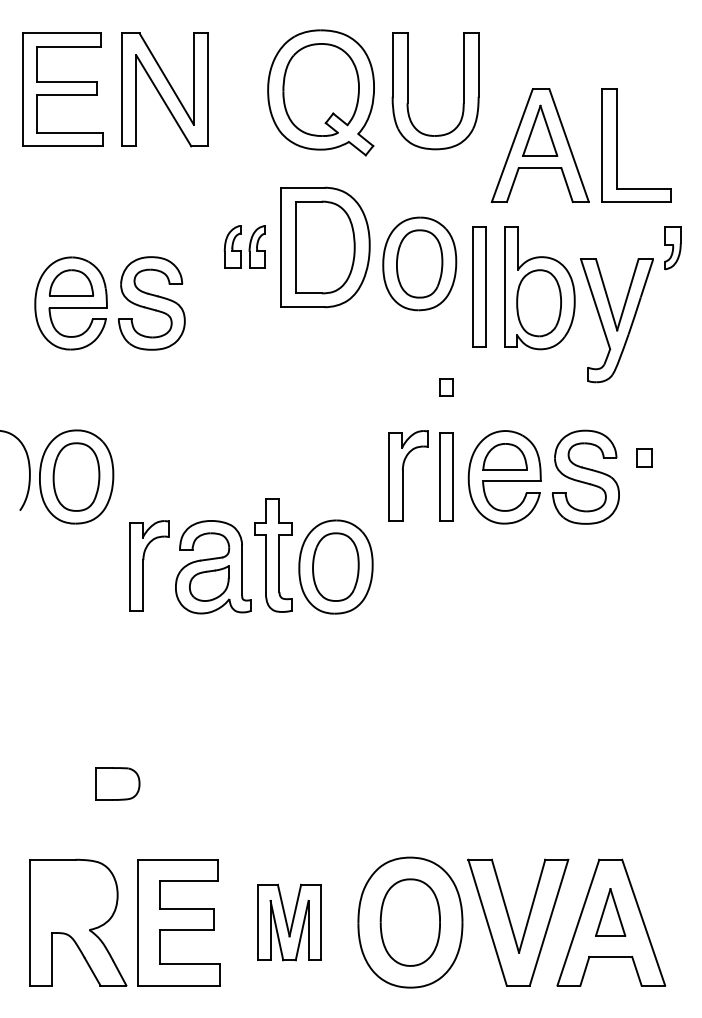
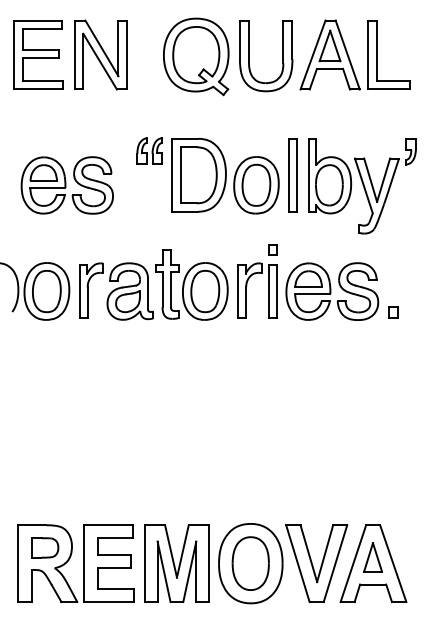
part: (580, 144) -> (354, 54), moved
part: (369, 247) -> (225, 175), moved
part: (445, 387) -> (272, 249), moved
part: (644, 457) -> (393, 312), moved
part: (251, 555) -> (153, 284), moved
part: (118, 783) -> (45, 547), moved
part: (288, 922) -> (176, 563), size x1.67

